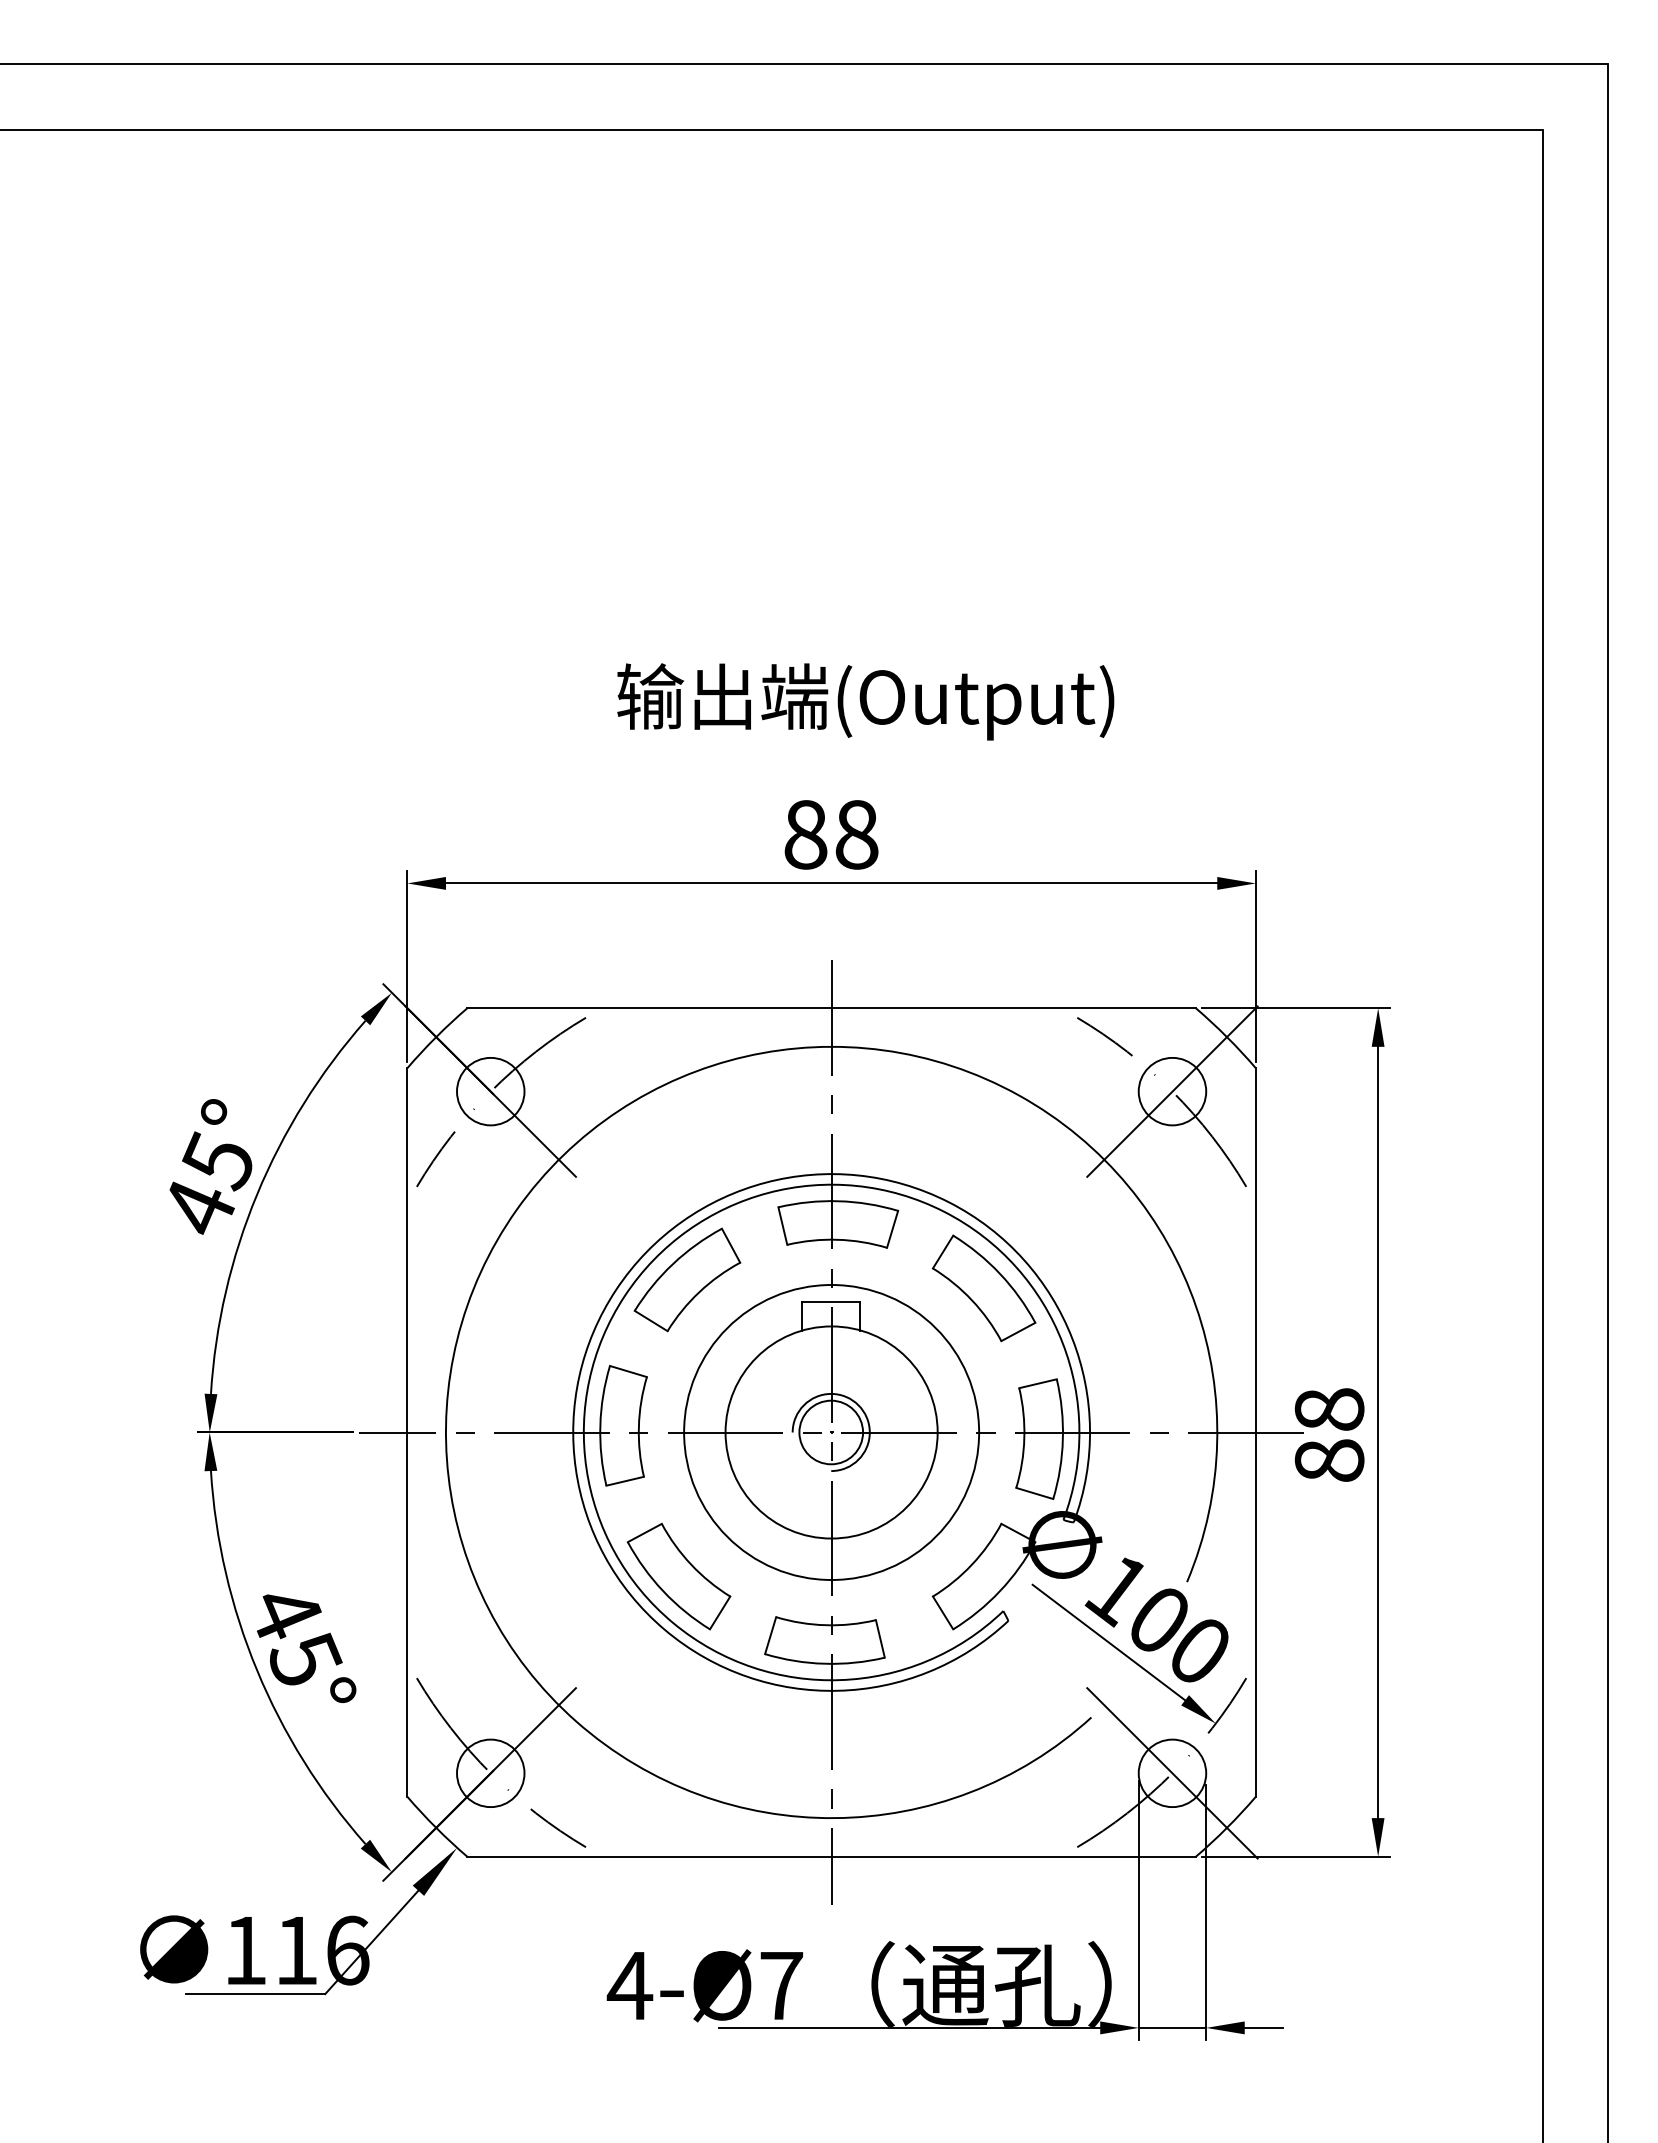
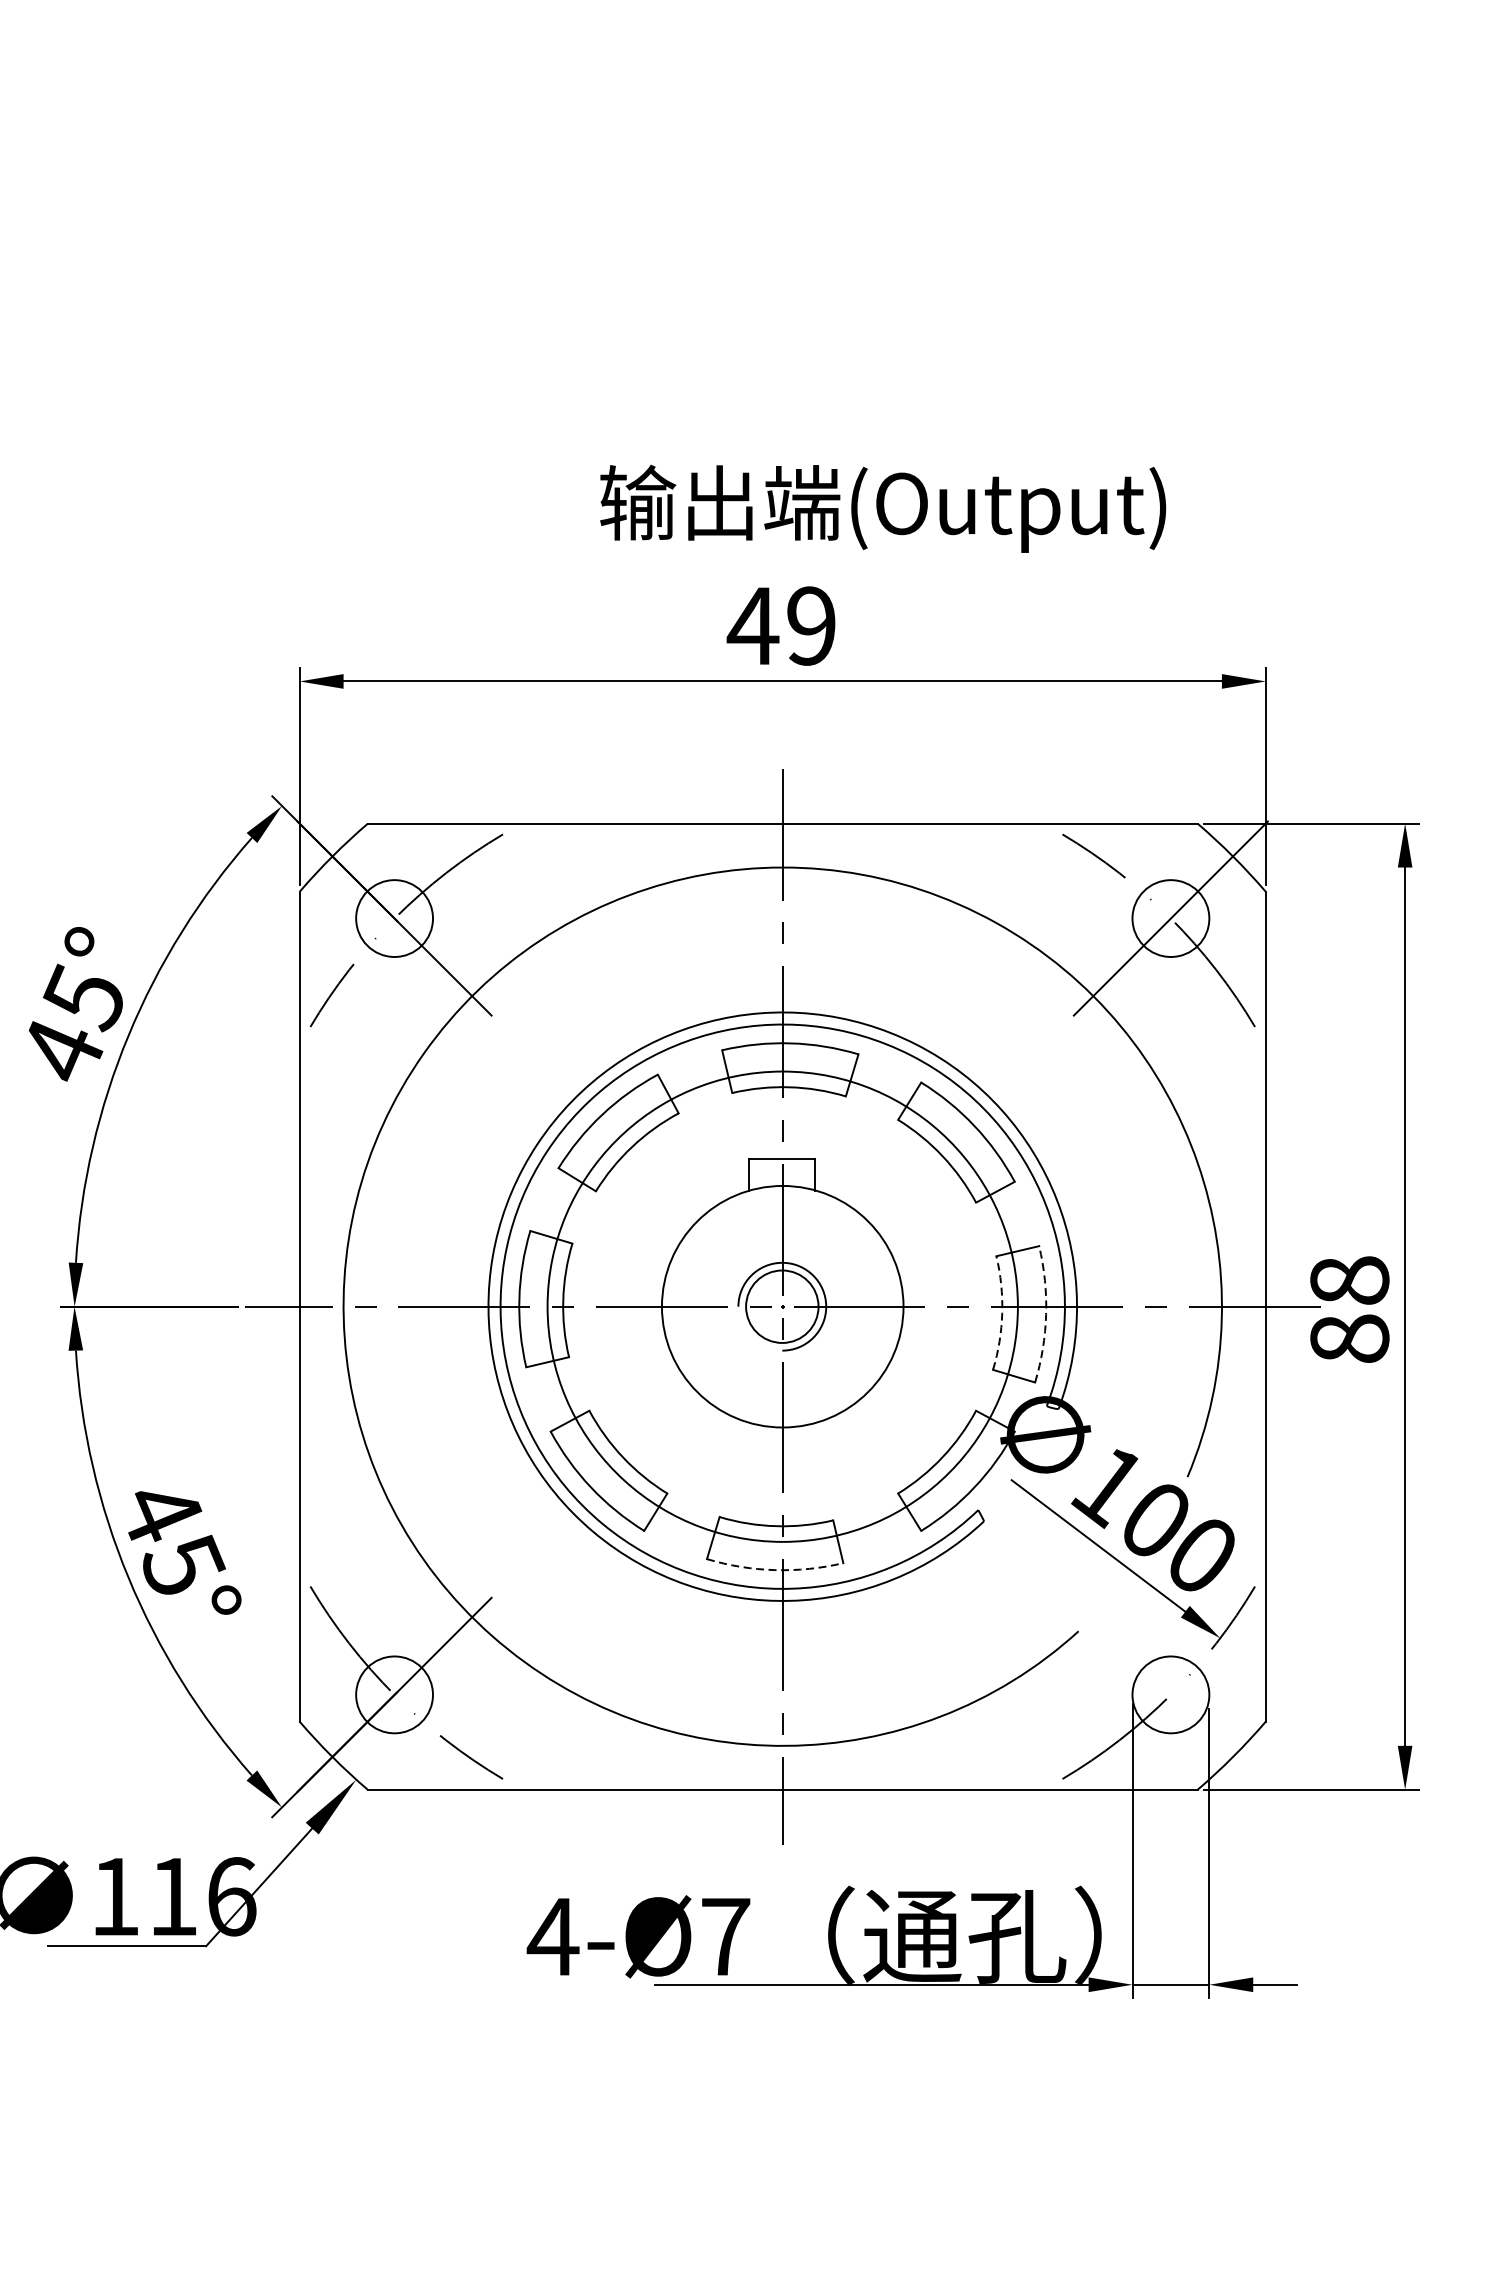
text: (865, 701) -> (882, 508), moved
text: (830, 834) -> (781, 625), 88 -> 49
circle: (831, 1432) -> (782, 1306), size x1.4
arc: (1024, 1438) -> (1002, 1313), solid -> dashed
arc: (1062, 1439) -> (1045, 1314), solid -> dashed
arc: (824, 1663) -> (774, 1569), solid -> dashed
line: (1172, 1773) -> (1170, 1695), removed

